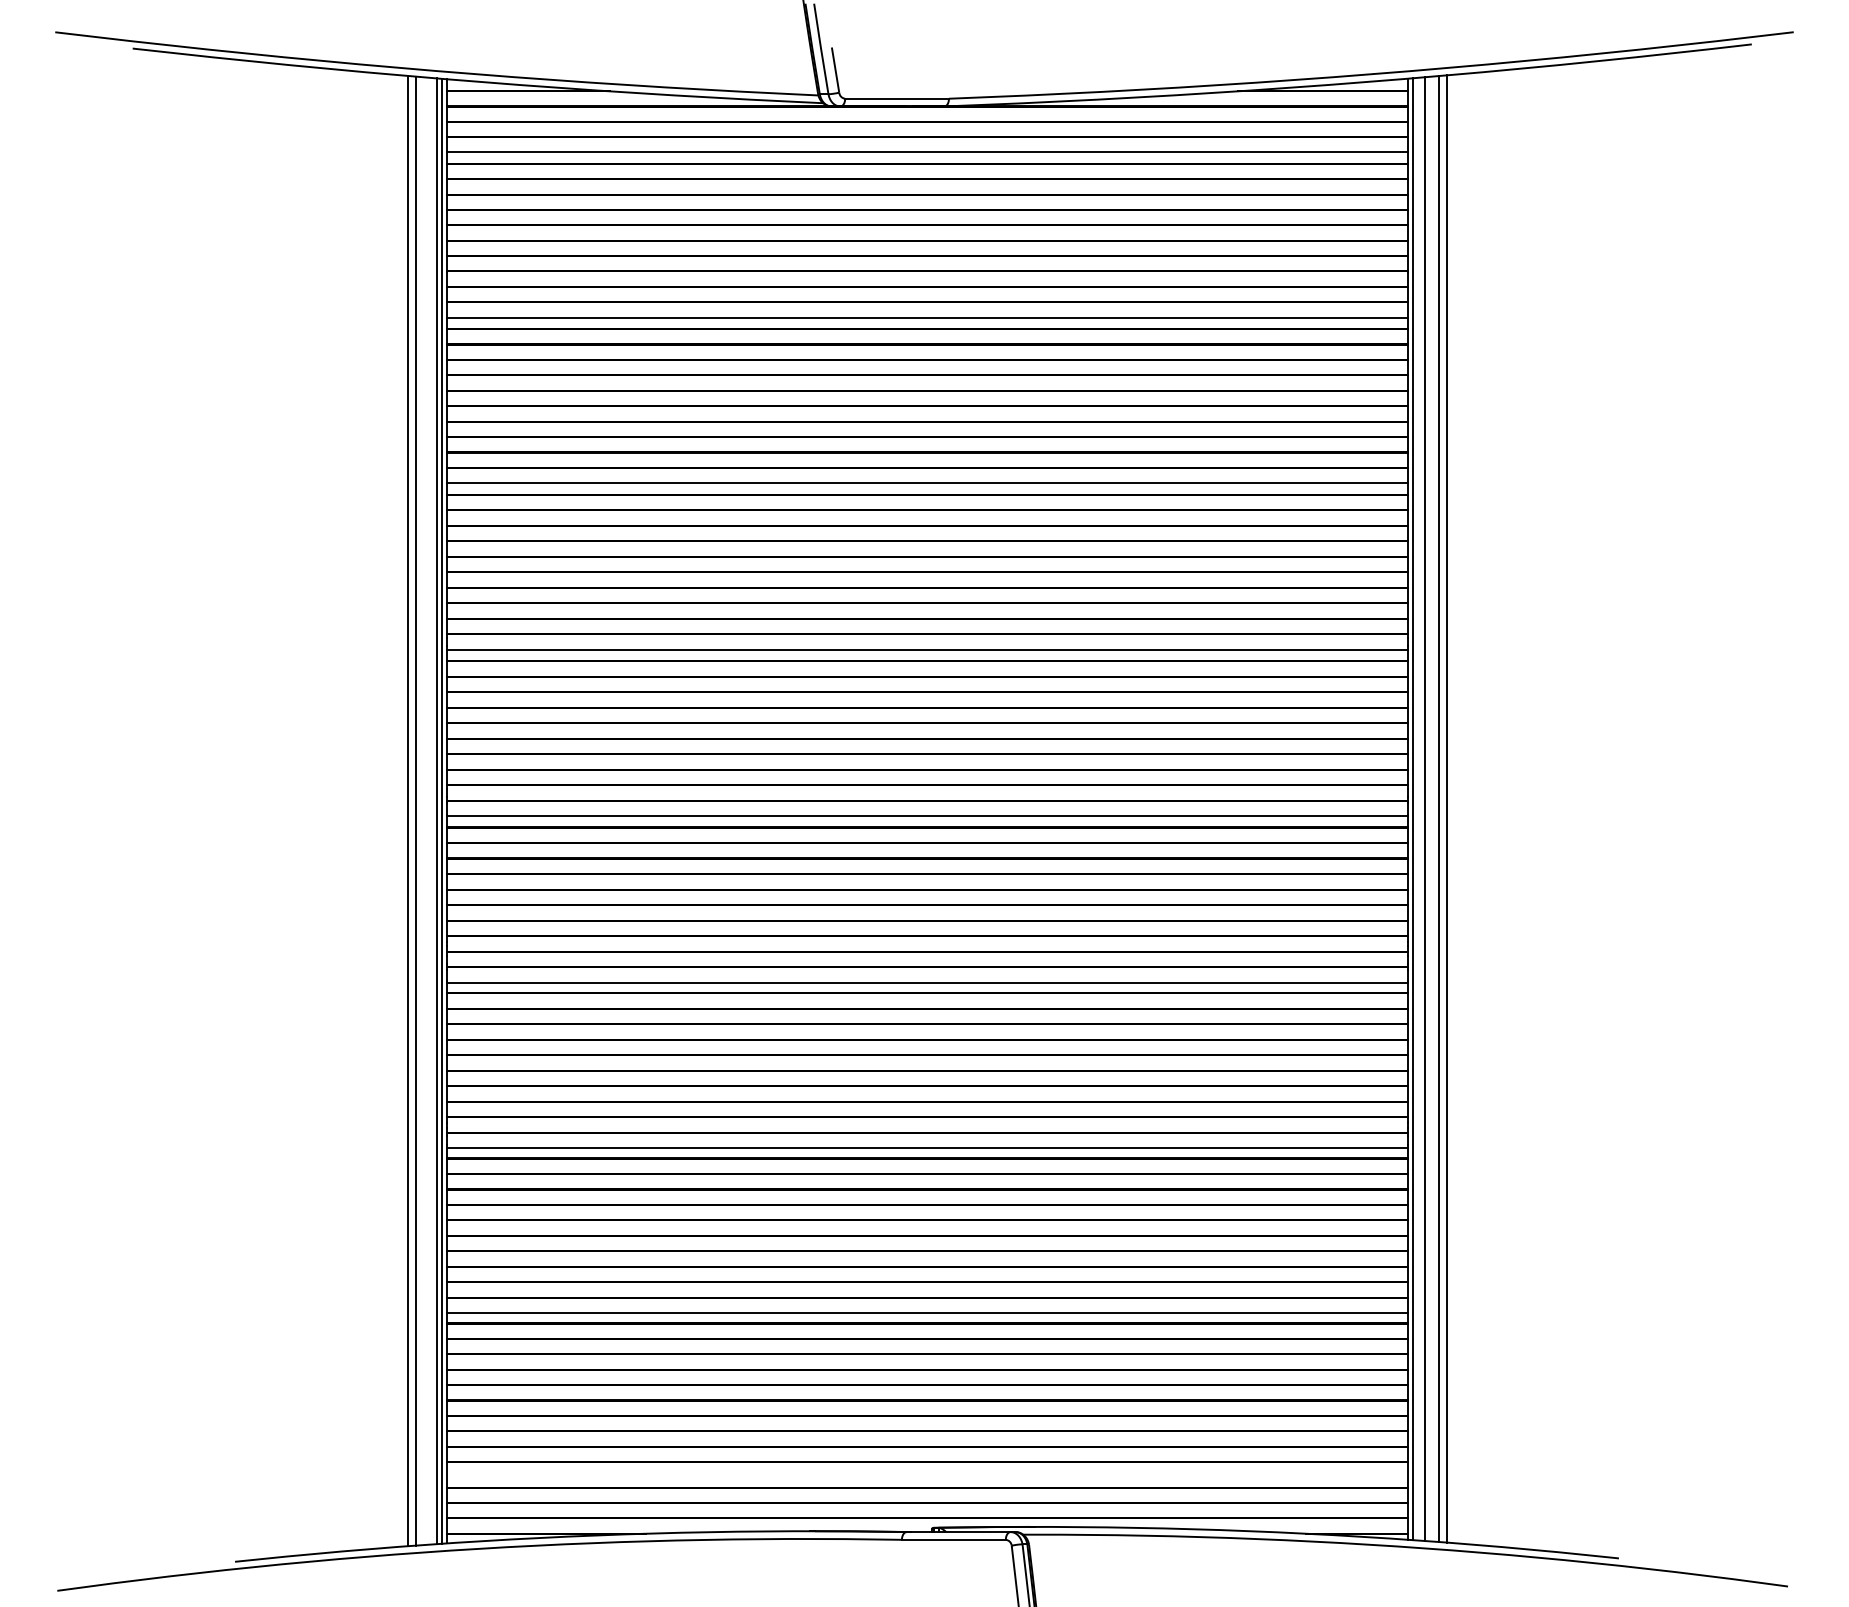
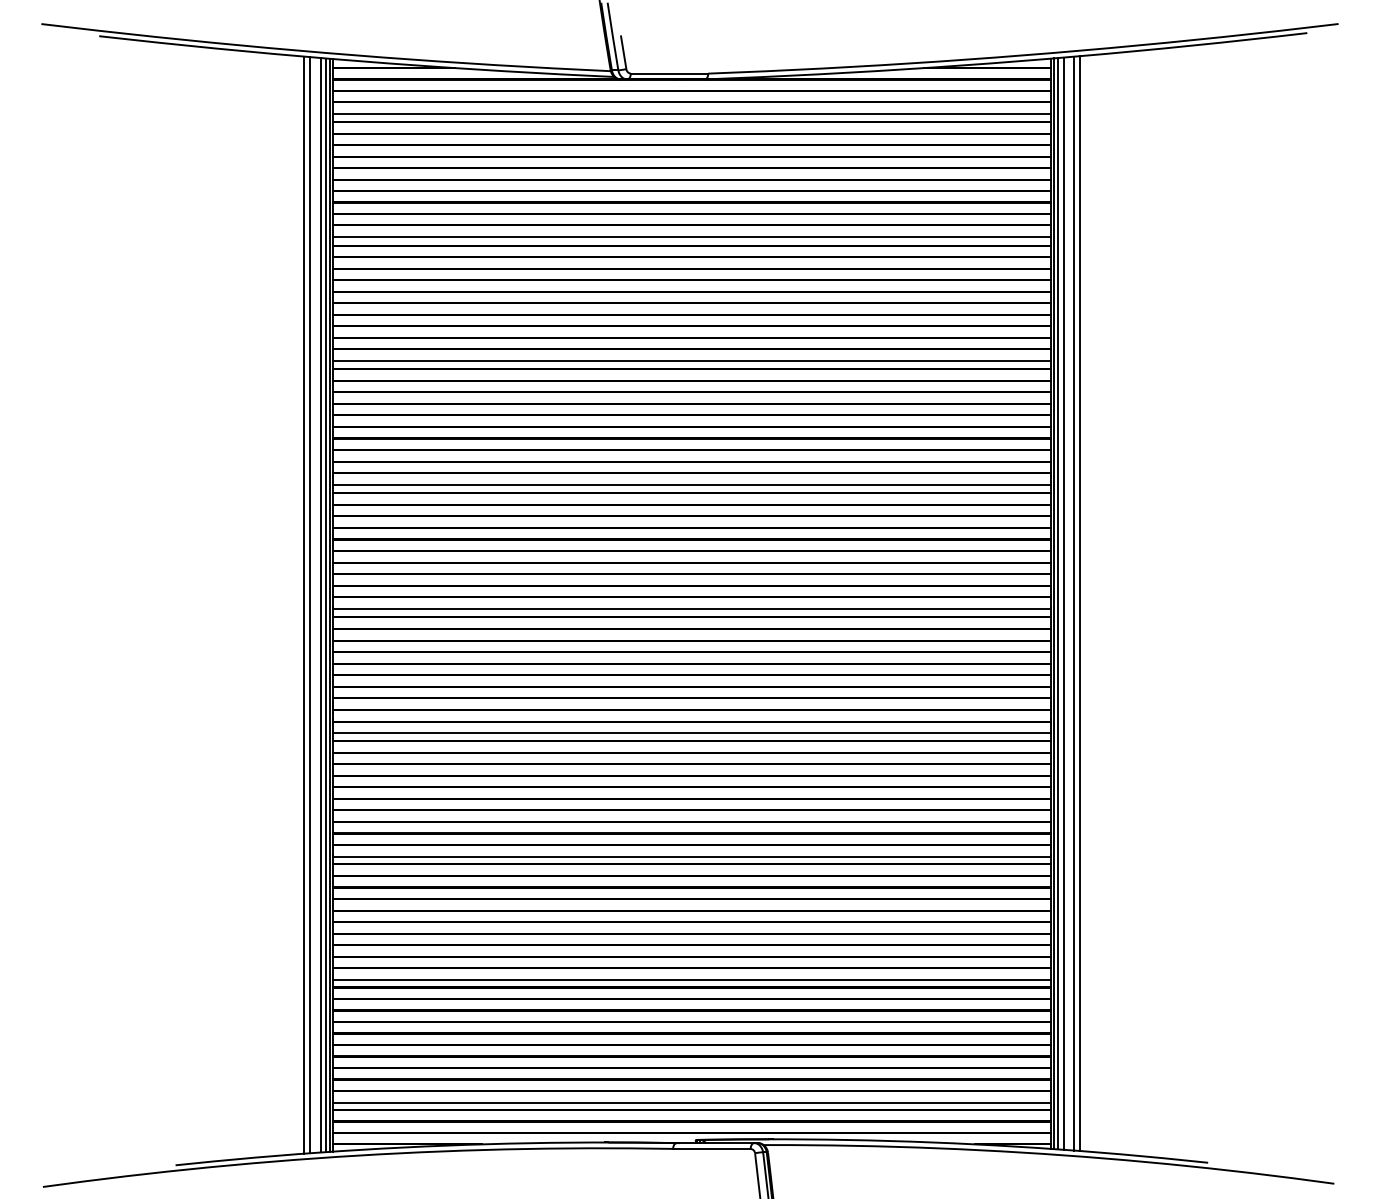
line: (1417, 808) -> (1057, 603), added
line: (429, 811) -> (320, 605), added
line: (926, 1477) -> (691, 1102), added

